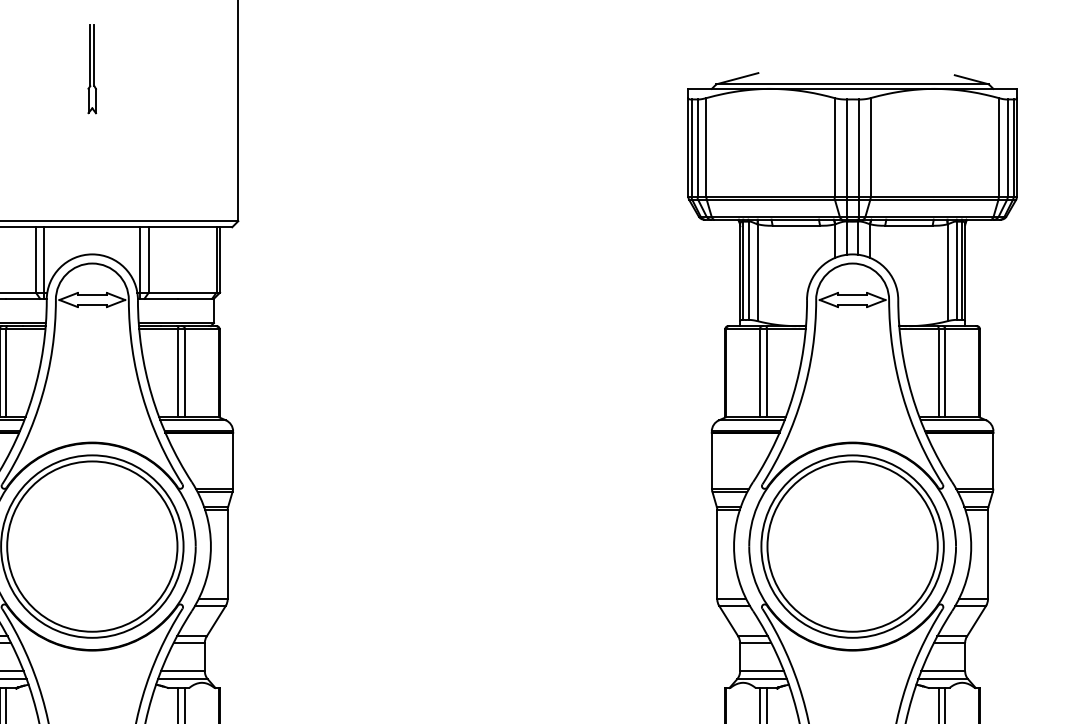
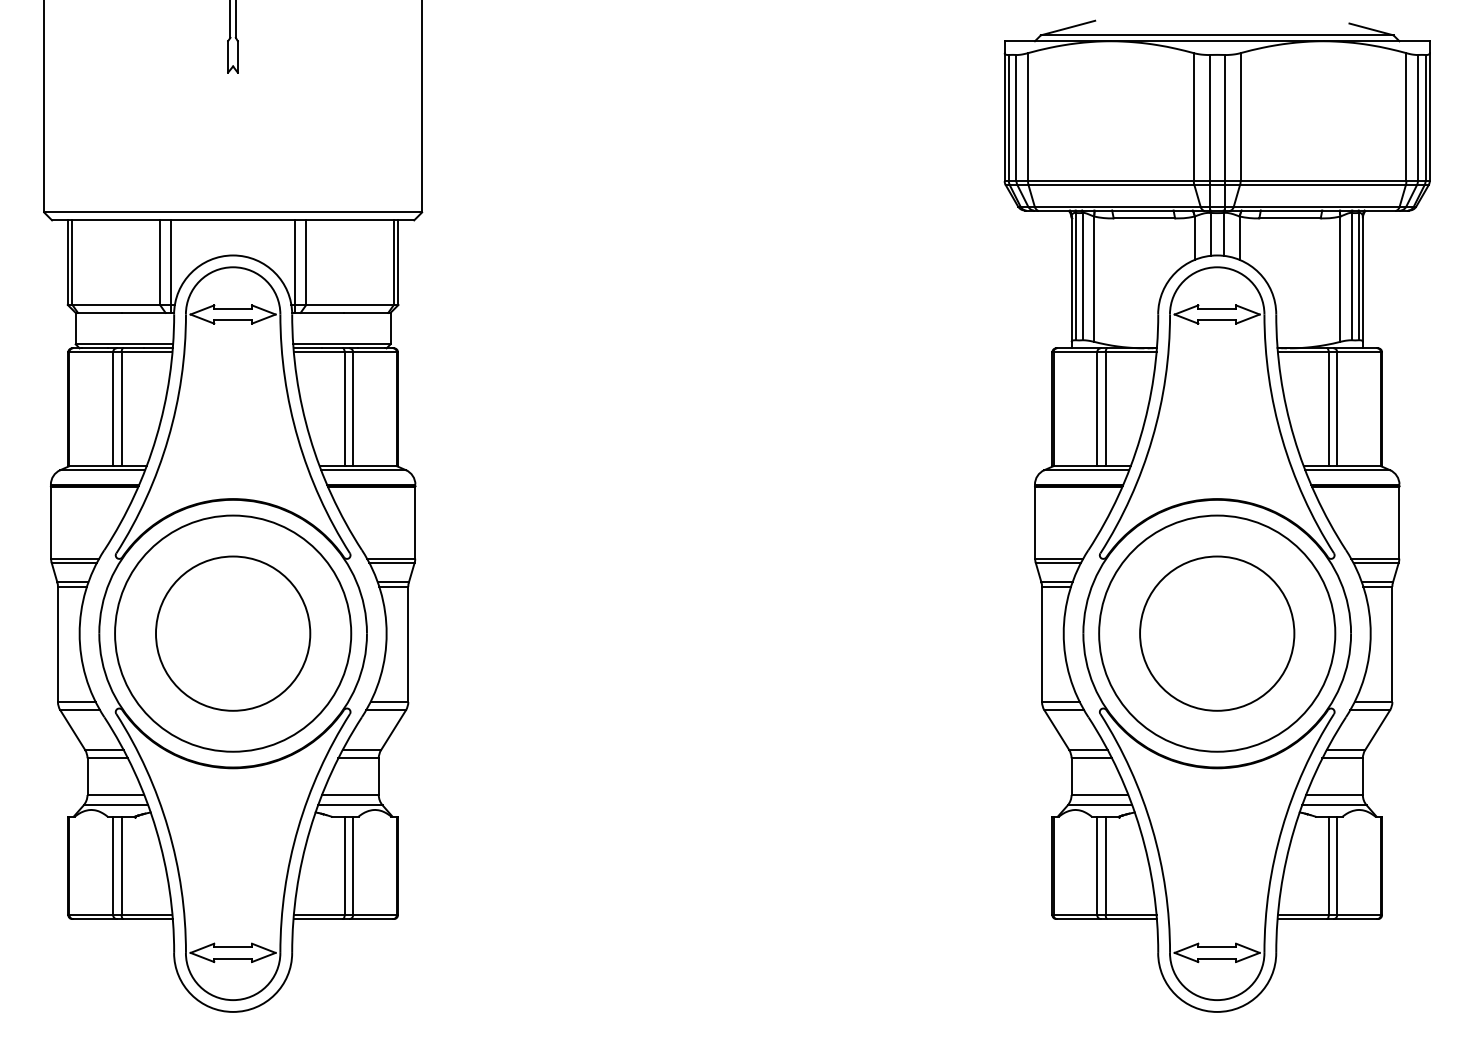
circle: (91, 546) -> (232, 633), size x0.7
circle: (852, 546) -> (1217, 633), size x0.7

